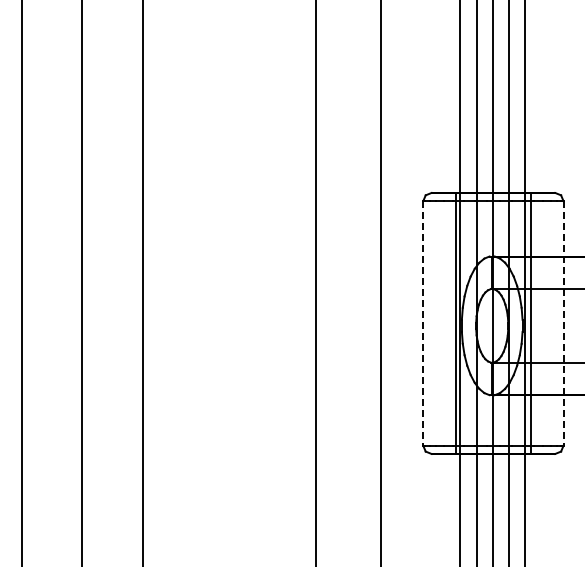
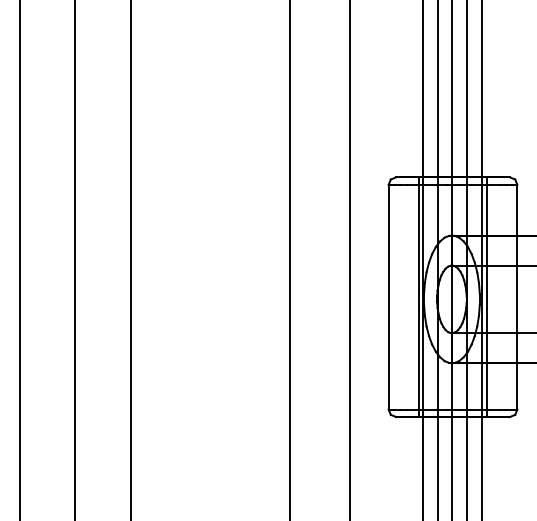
line: (423, 323) -> (388, 297), dashed -> solid
line: (563, 323) -> (517, 297), dashed -> solid

